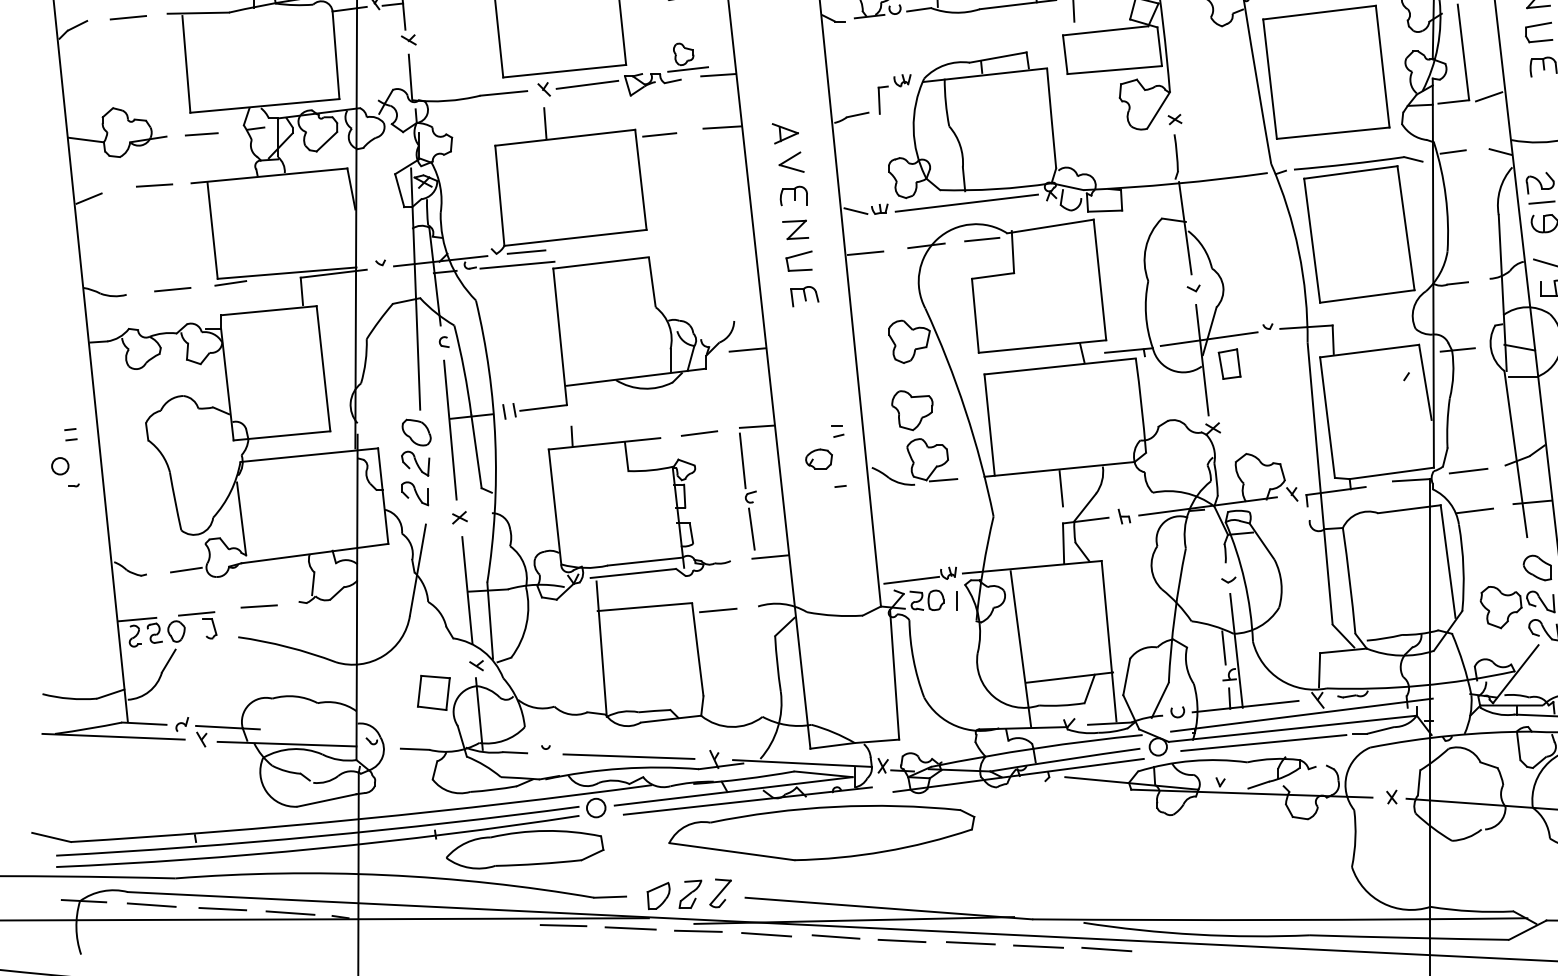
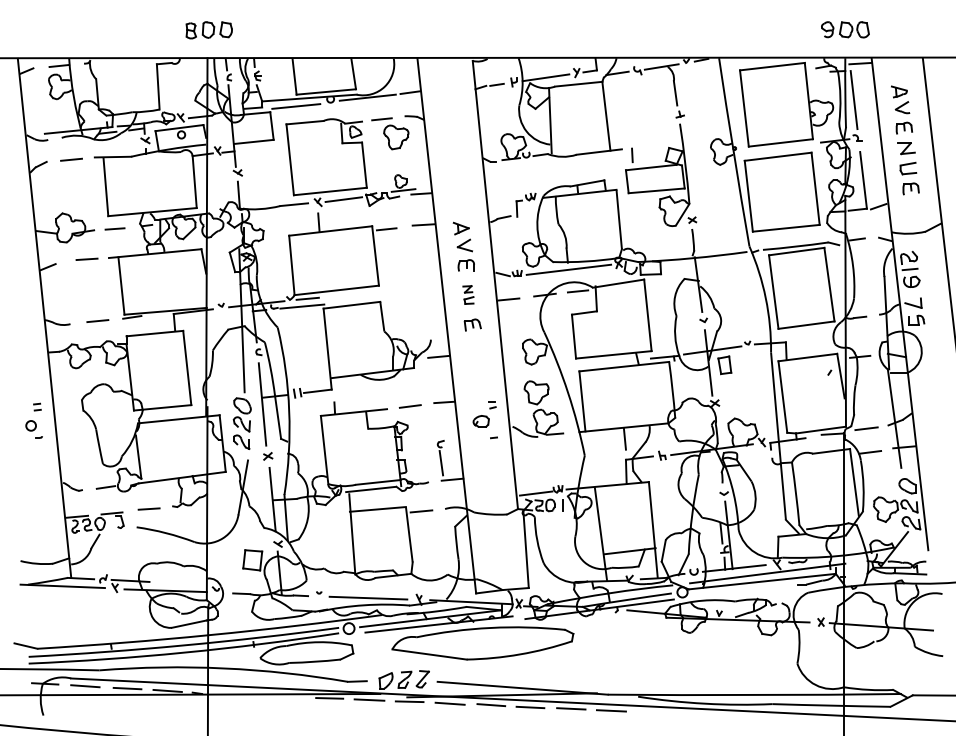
part: (797, 244) -> (468, 294), size x0.6
line: (741, 460) -> (435, 422), removed
line: (1264, 742) -> (745, 589), removed
line: (1106, 949) -> (651, 712), removed

